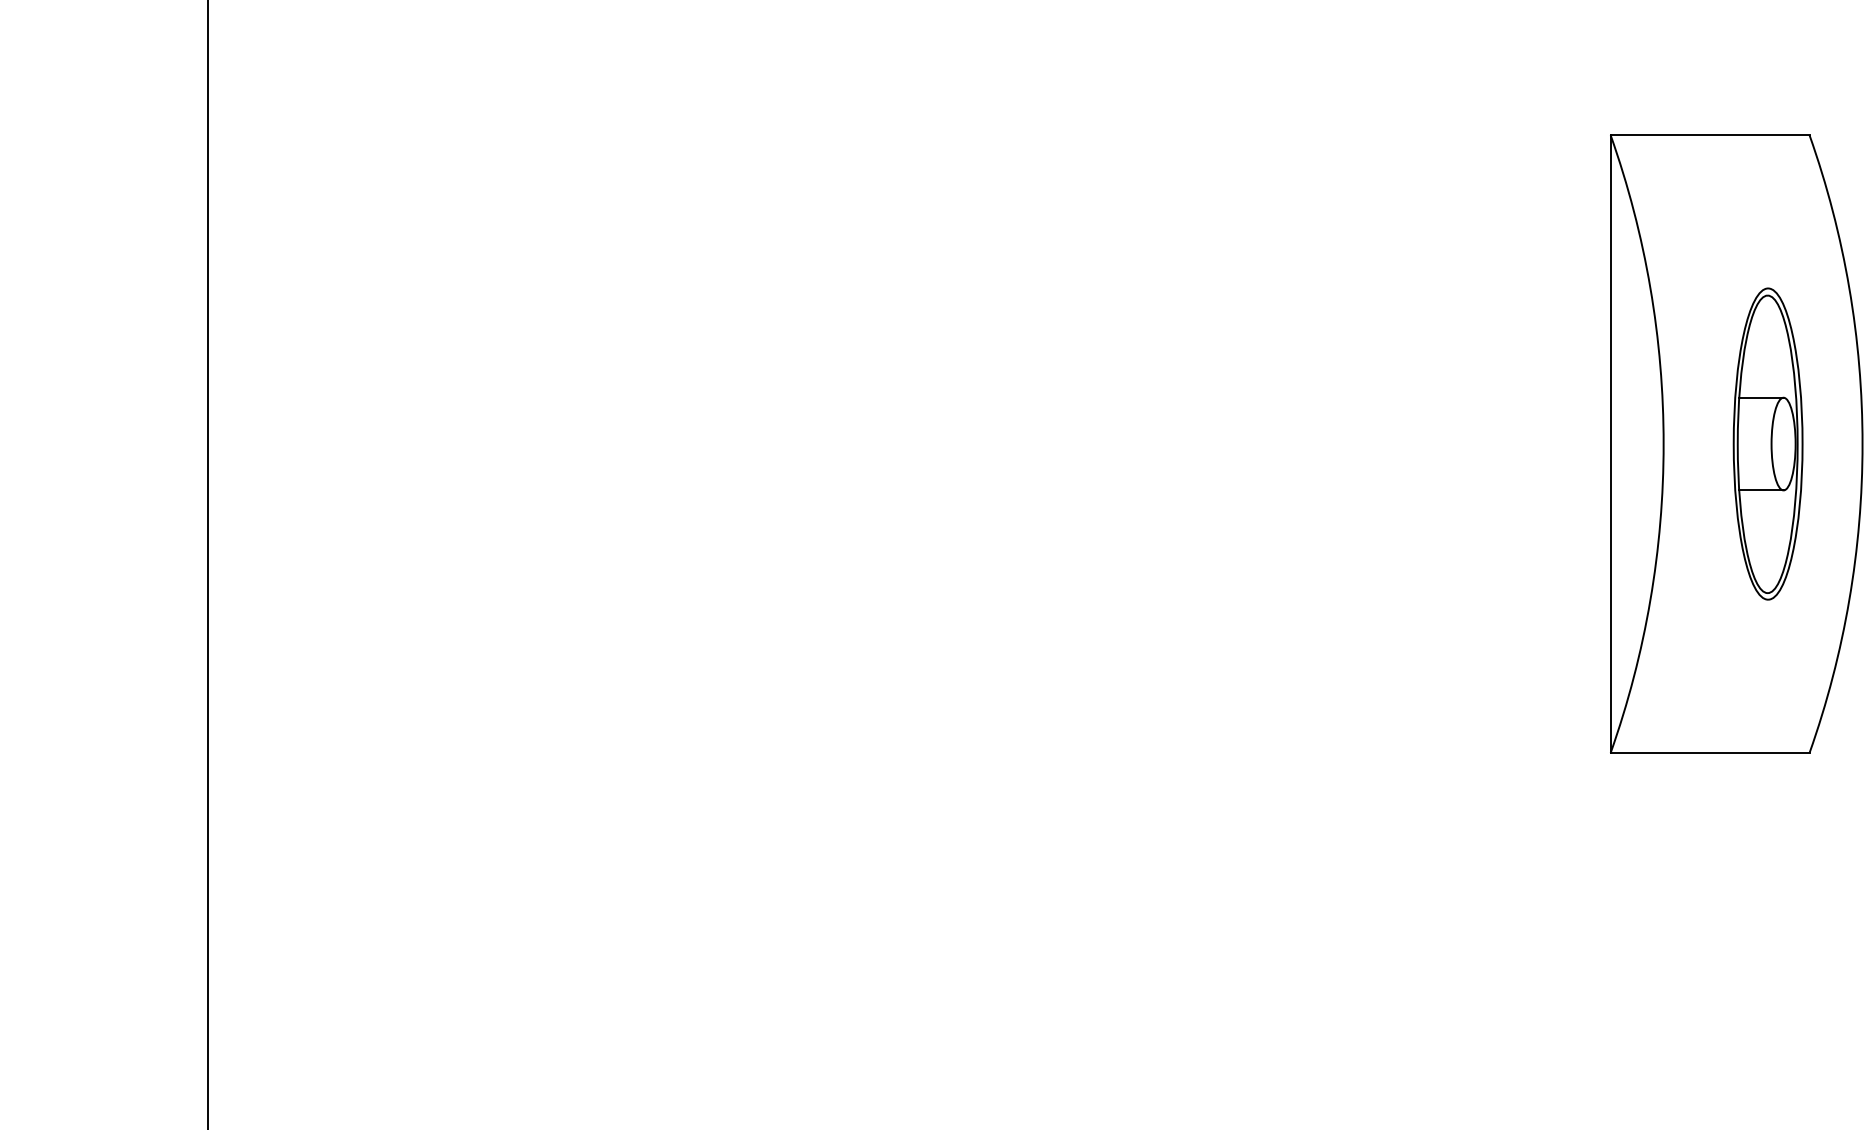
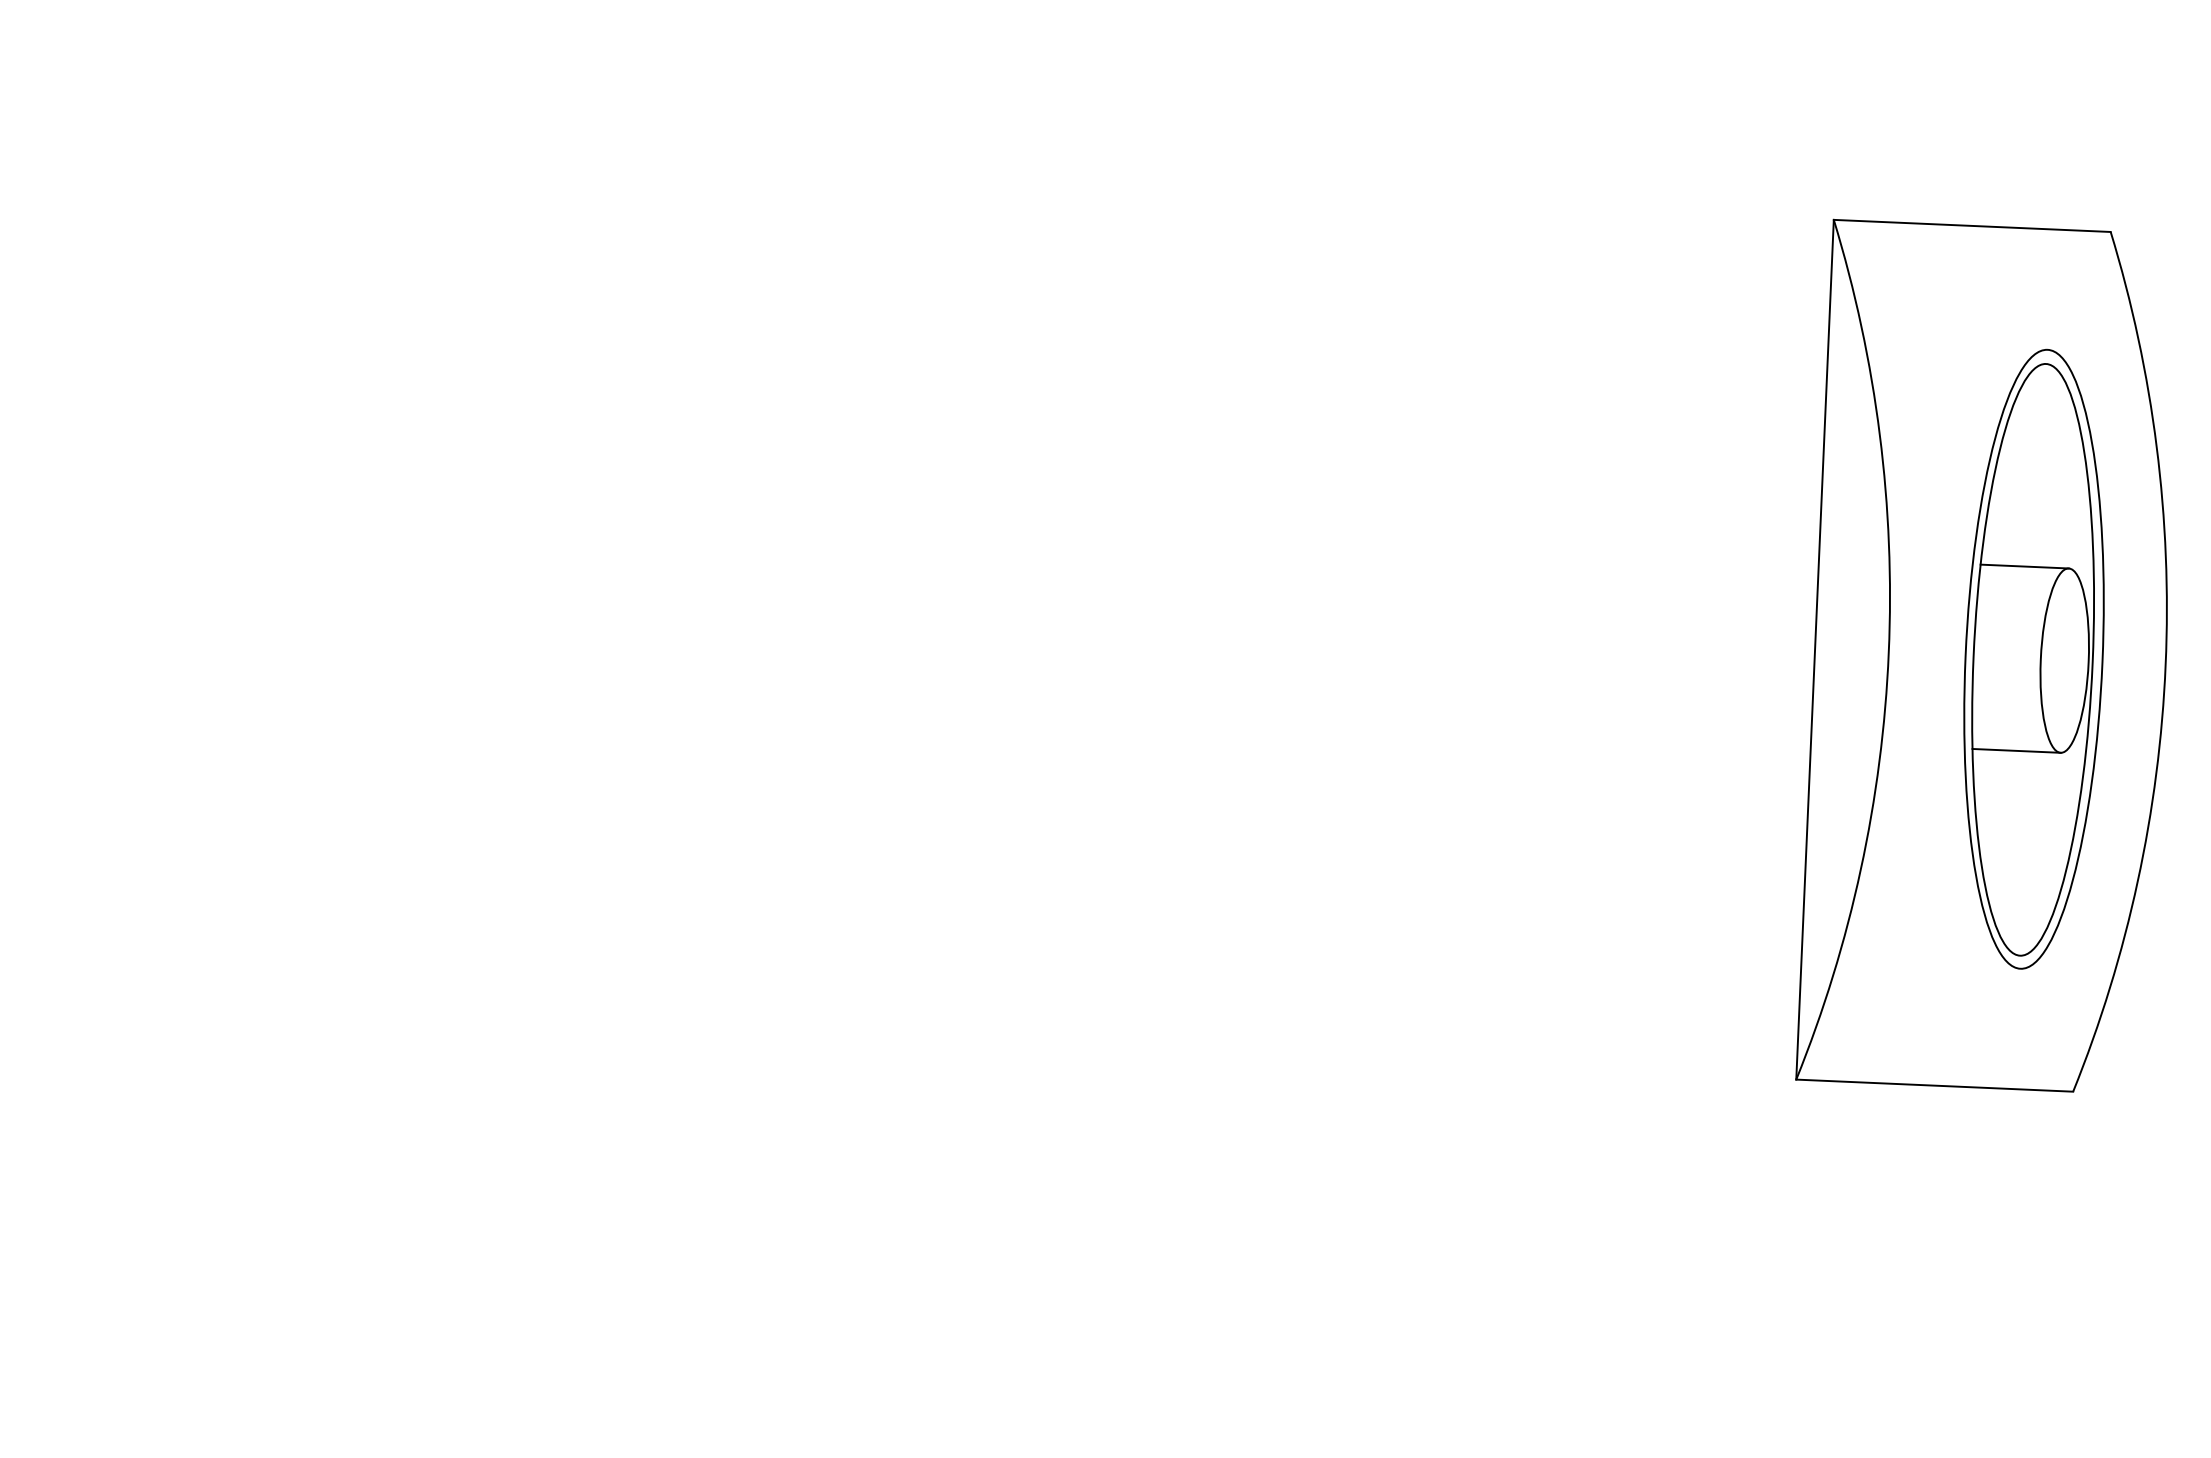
part: (1768, 443) -> (2034, 658), size x1.43

